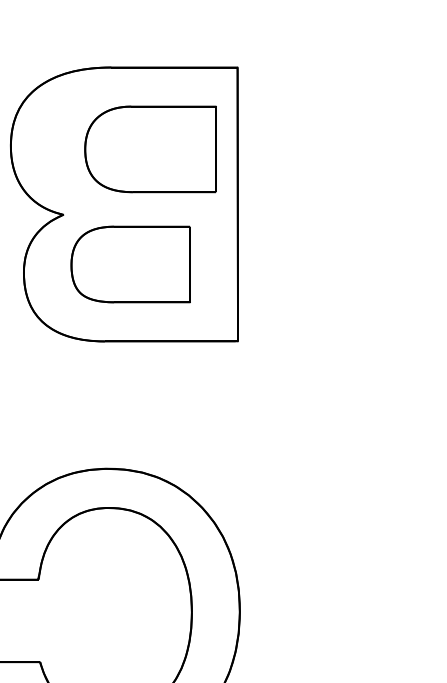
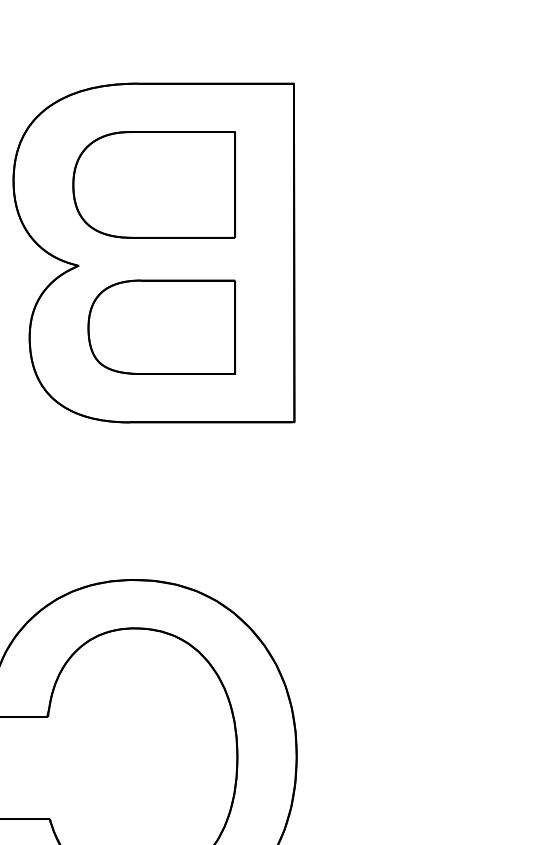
part: (150, 149) -> (154, 185), moved

